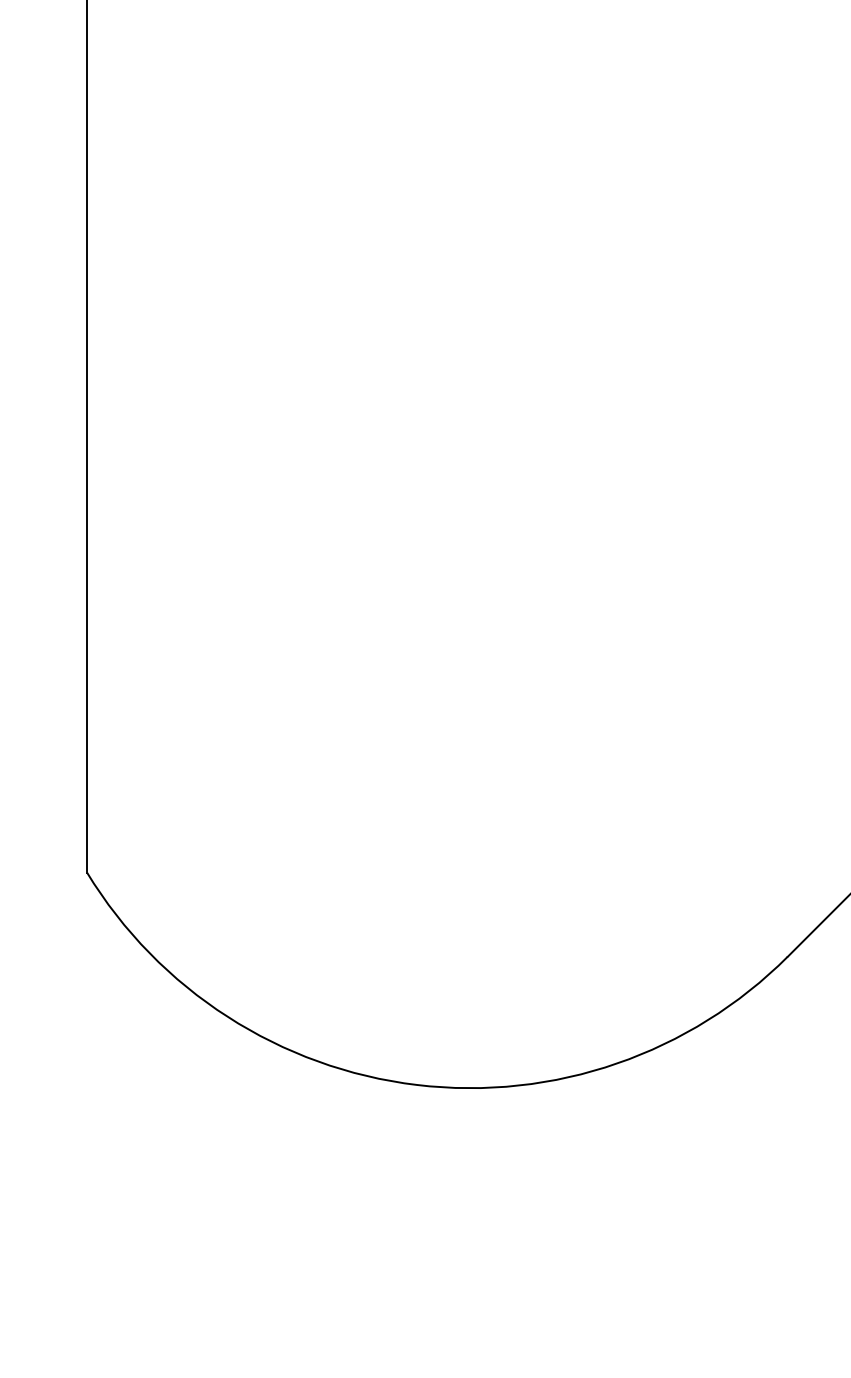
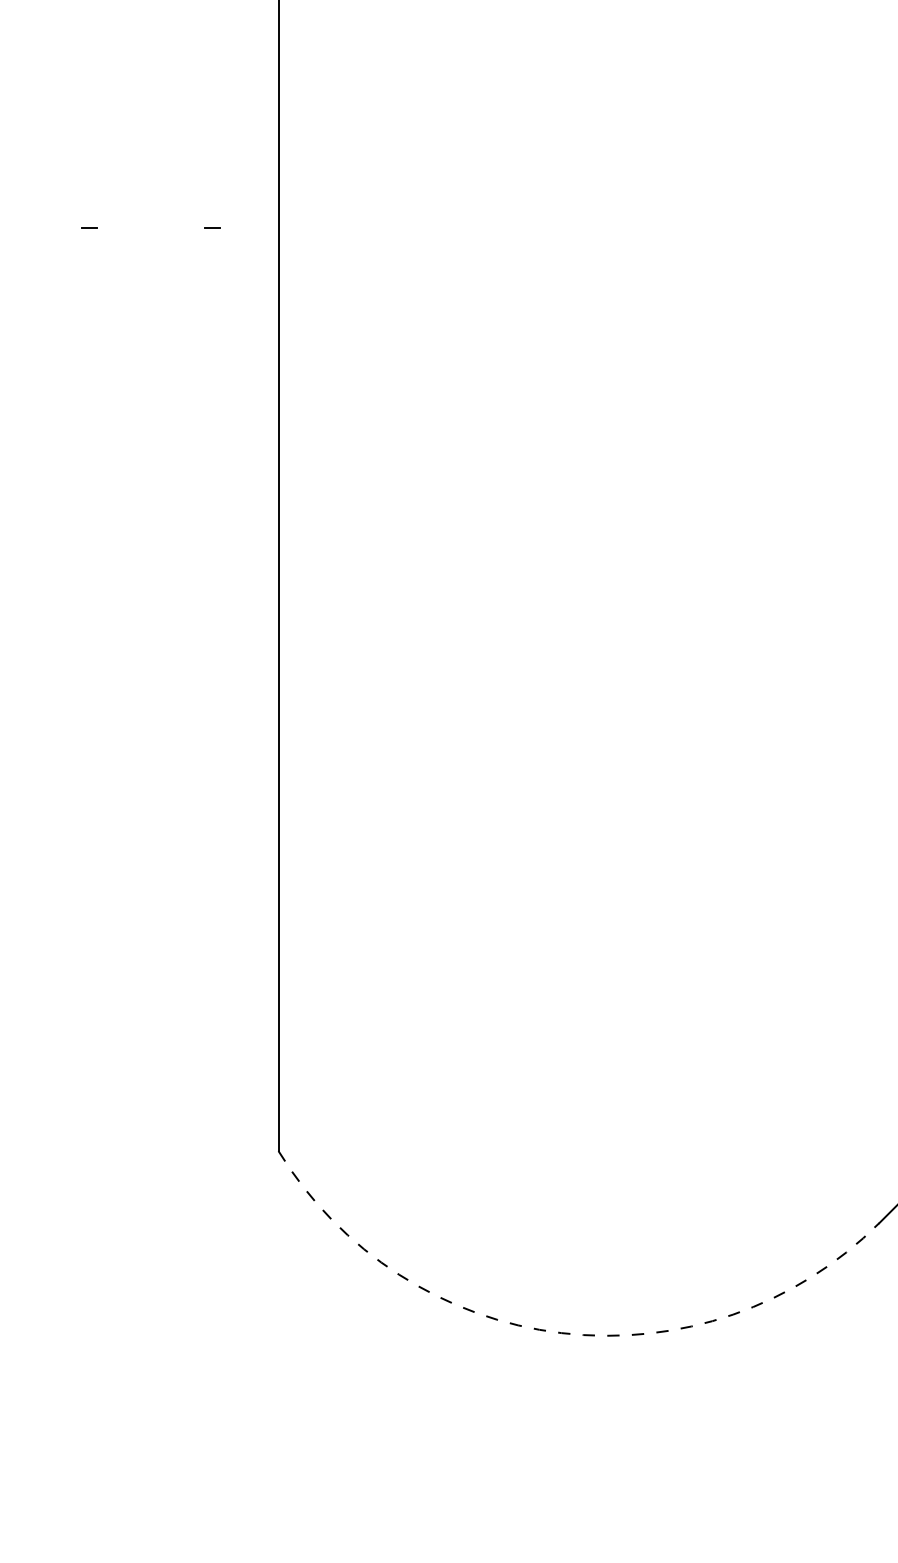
arc: (417, 1085) -> (561, 1333), solid -> dashed

